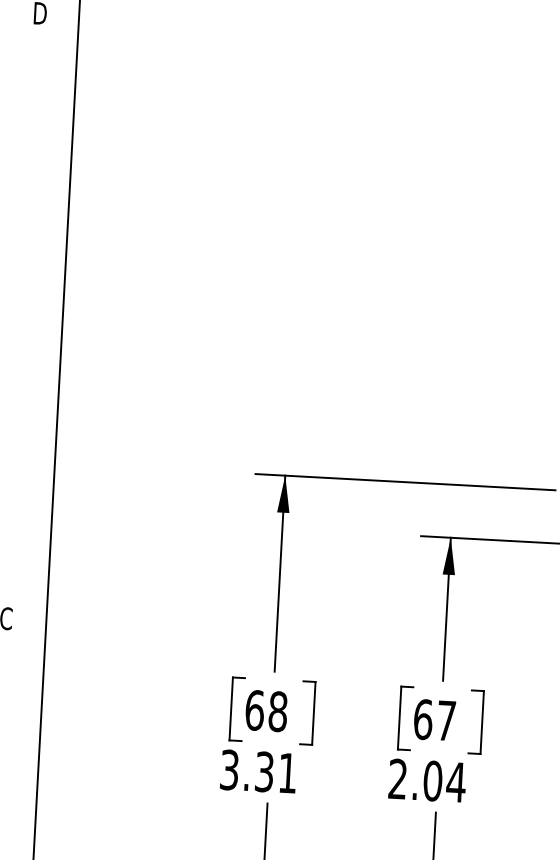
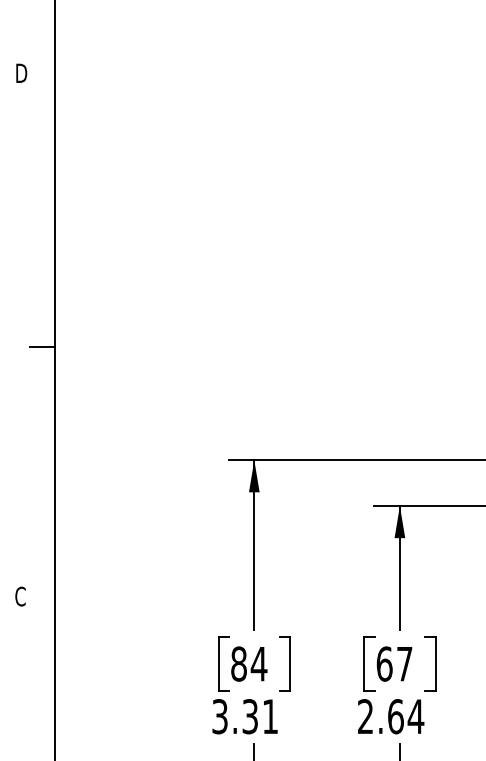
line: (47, 330) -> (42, 346), added
text: (266, 710) -> (249, 663), 68 -> 84
text: (432, 780) -> (395, 716), 2.04 -> 2.64

